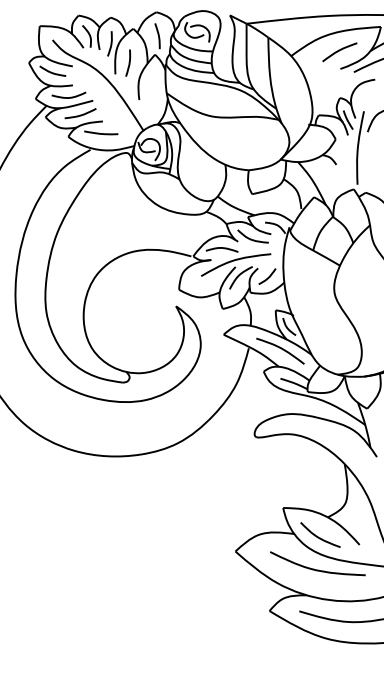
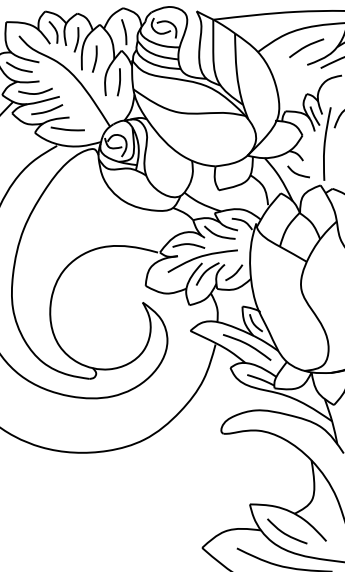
line: (152, 86) -> (119, 82), added
curve: (331, 177) -> (298, 173), added

